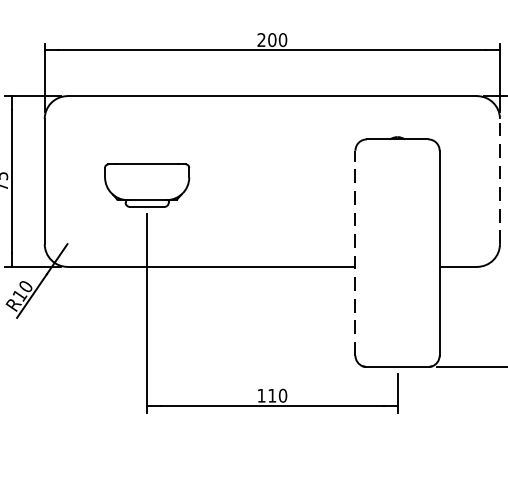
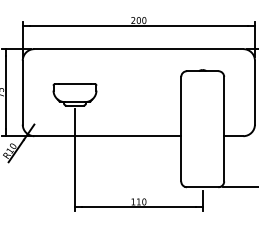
line: (499, 181) -> (254, 92), dashed -> solid
line: (355, 251) -> (181, 128), dashed -> solid

